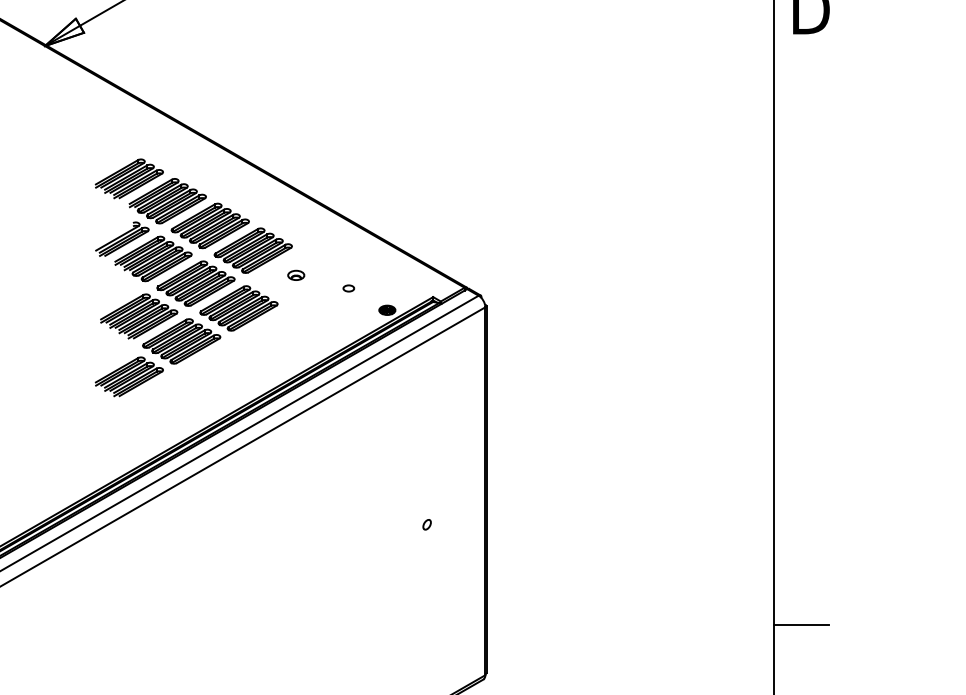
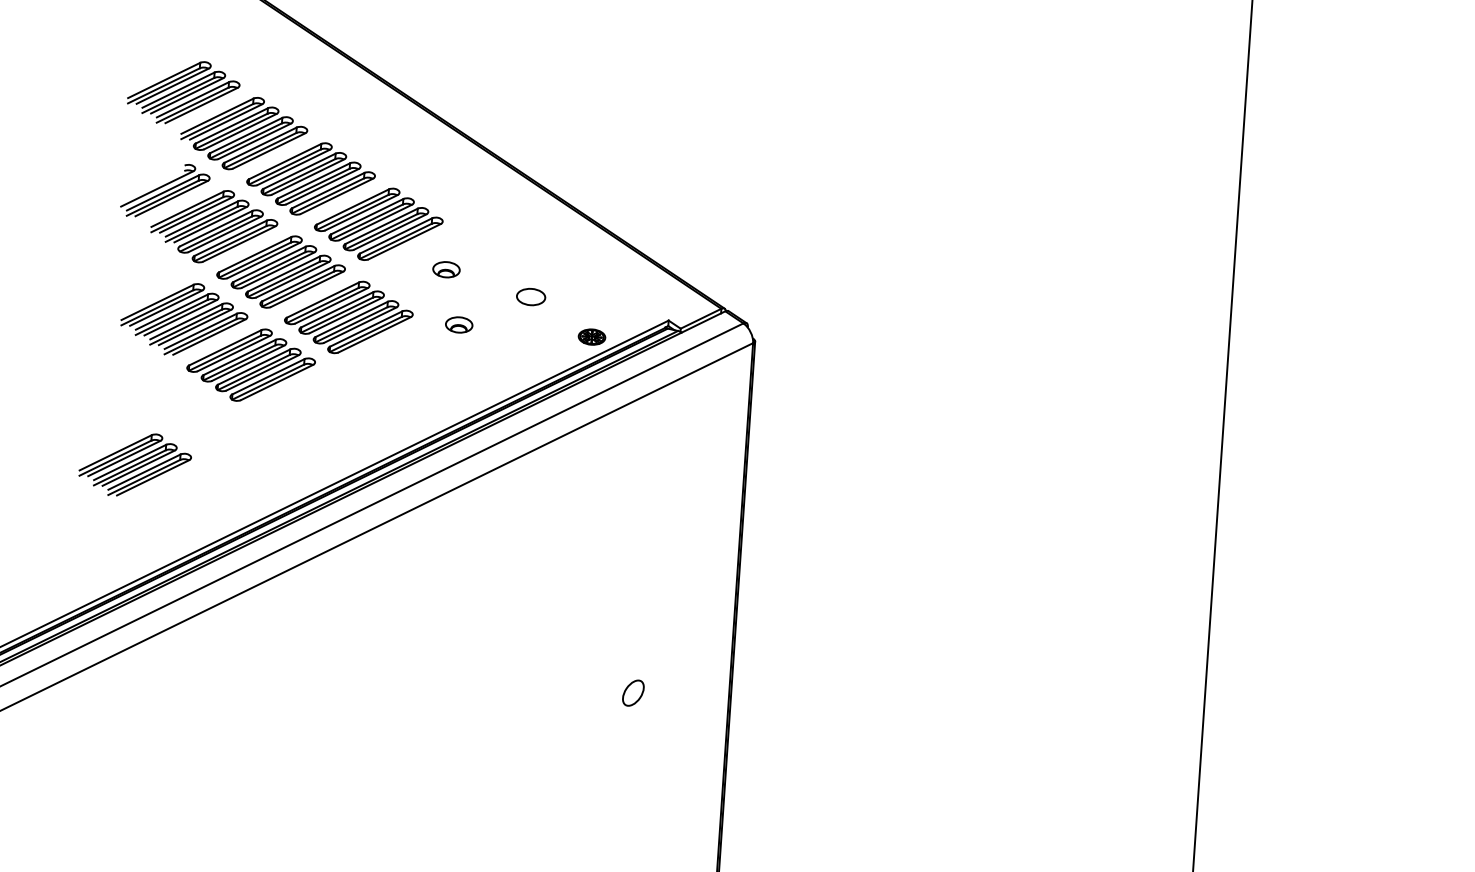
part: (348, 288) -> (530, 297), size x1.6
part: (306, 307) -> (459, 323), added
part: (128, 376) -> (133, 464), moved
part: (426, 524) -> (632, 692), size x1.6

